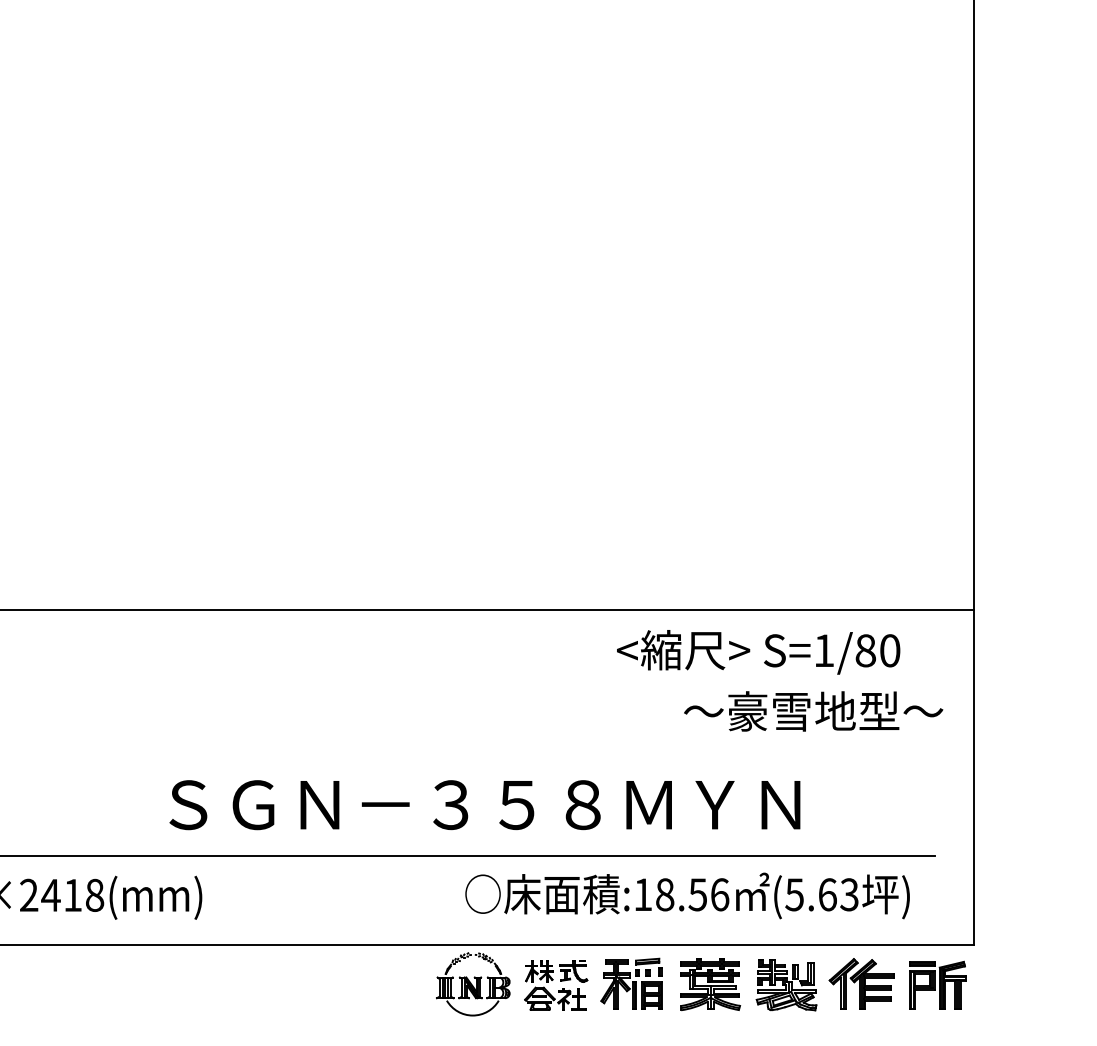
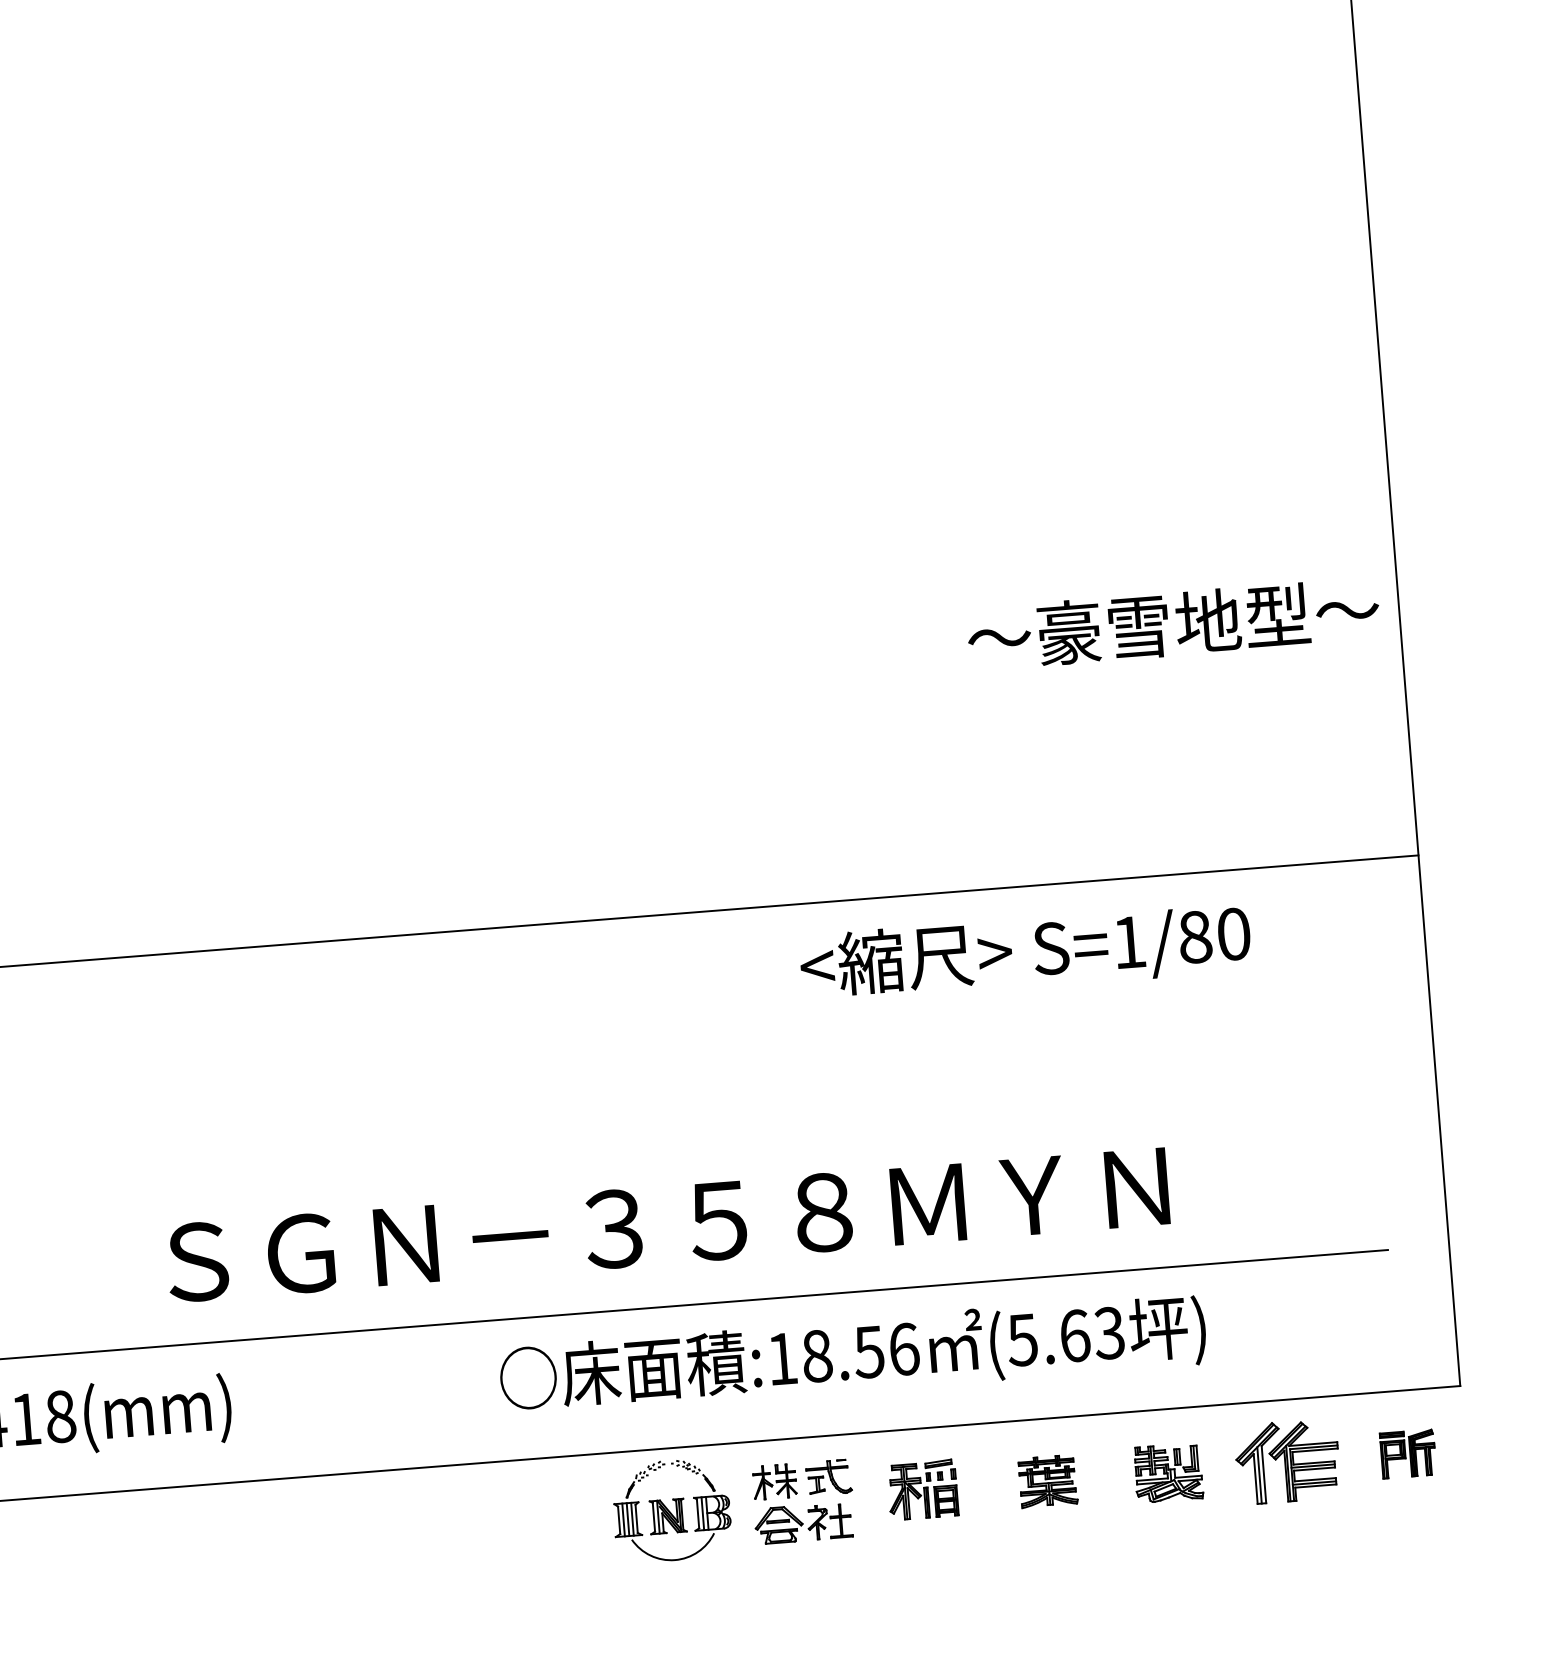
text: (758, 652) -> (1025, 953), moved
text: (813, 711) -> (1173, 624), moved
text: (687, 895) -> (852, 1354), moved
part: (631, 983) -> (922, 1489), size x0.7
part: (710, 984) -> (1047, 1481), size x0.6
part: (937, 984) -> (1407, 1452), size x0.6
part: (786, 985) -> (1168, 1473), size x0.7

